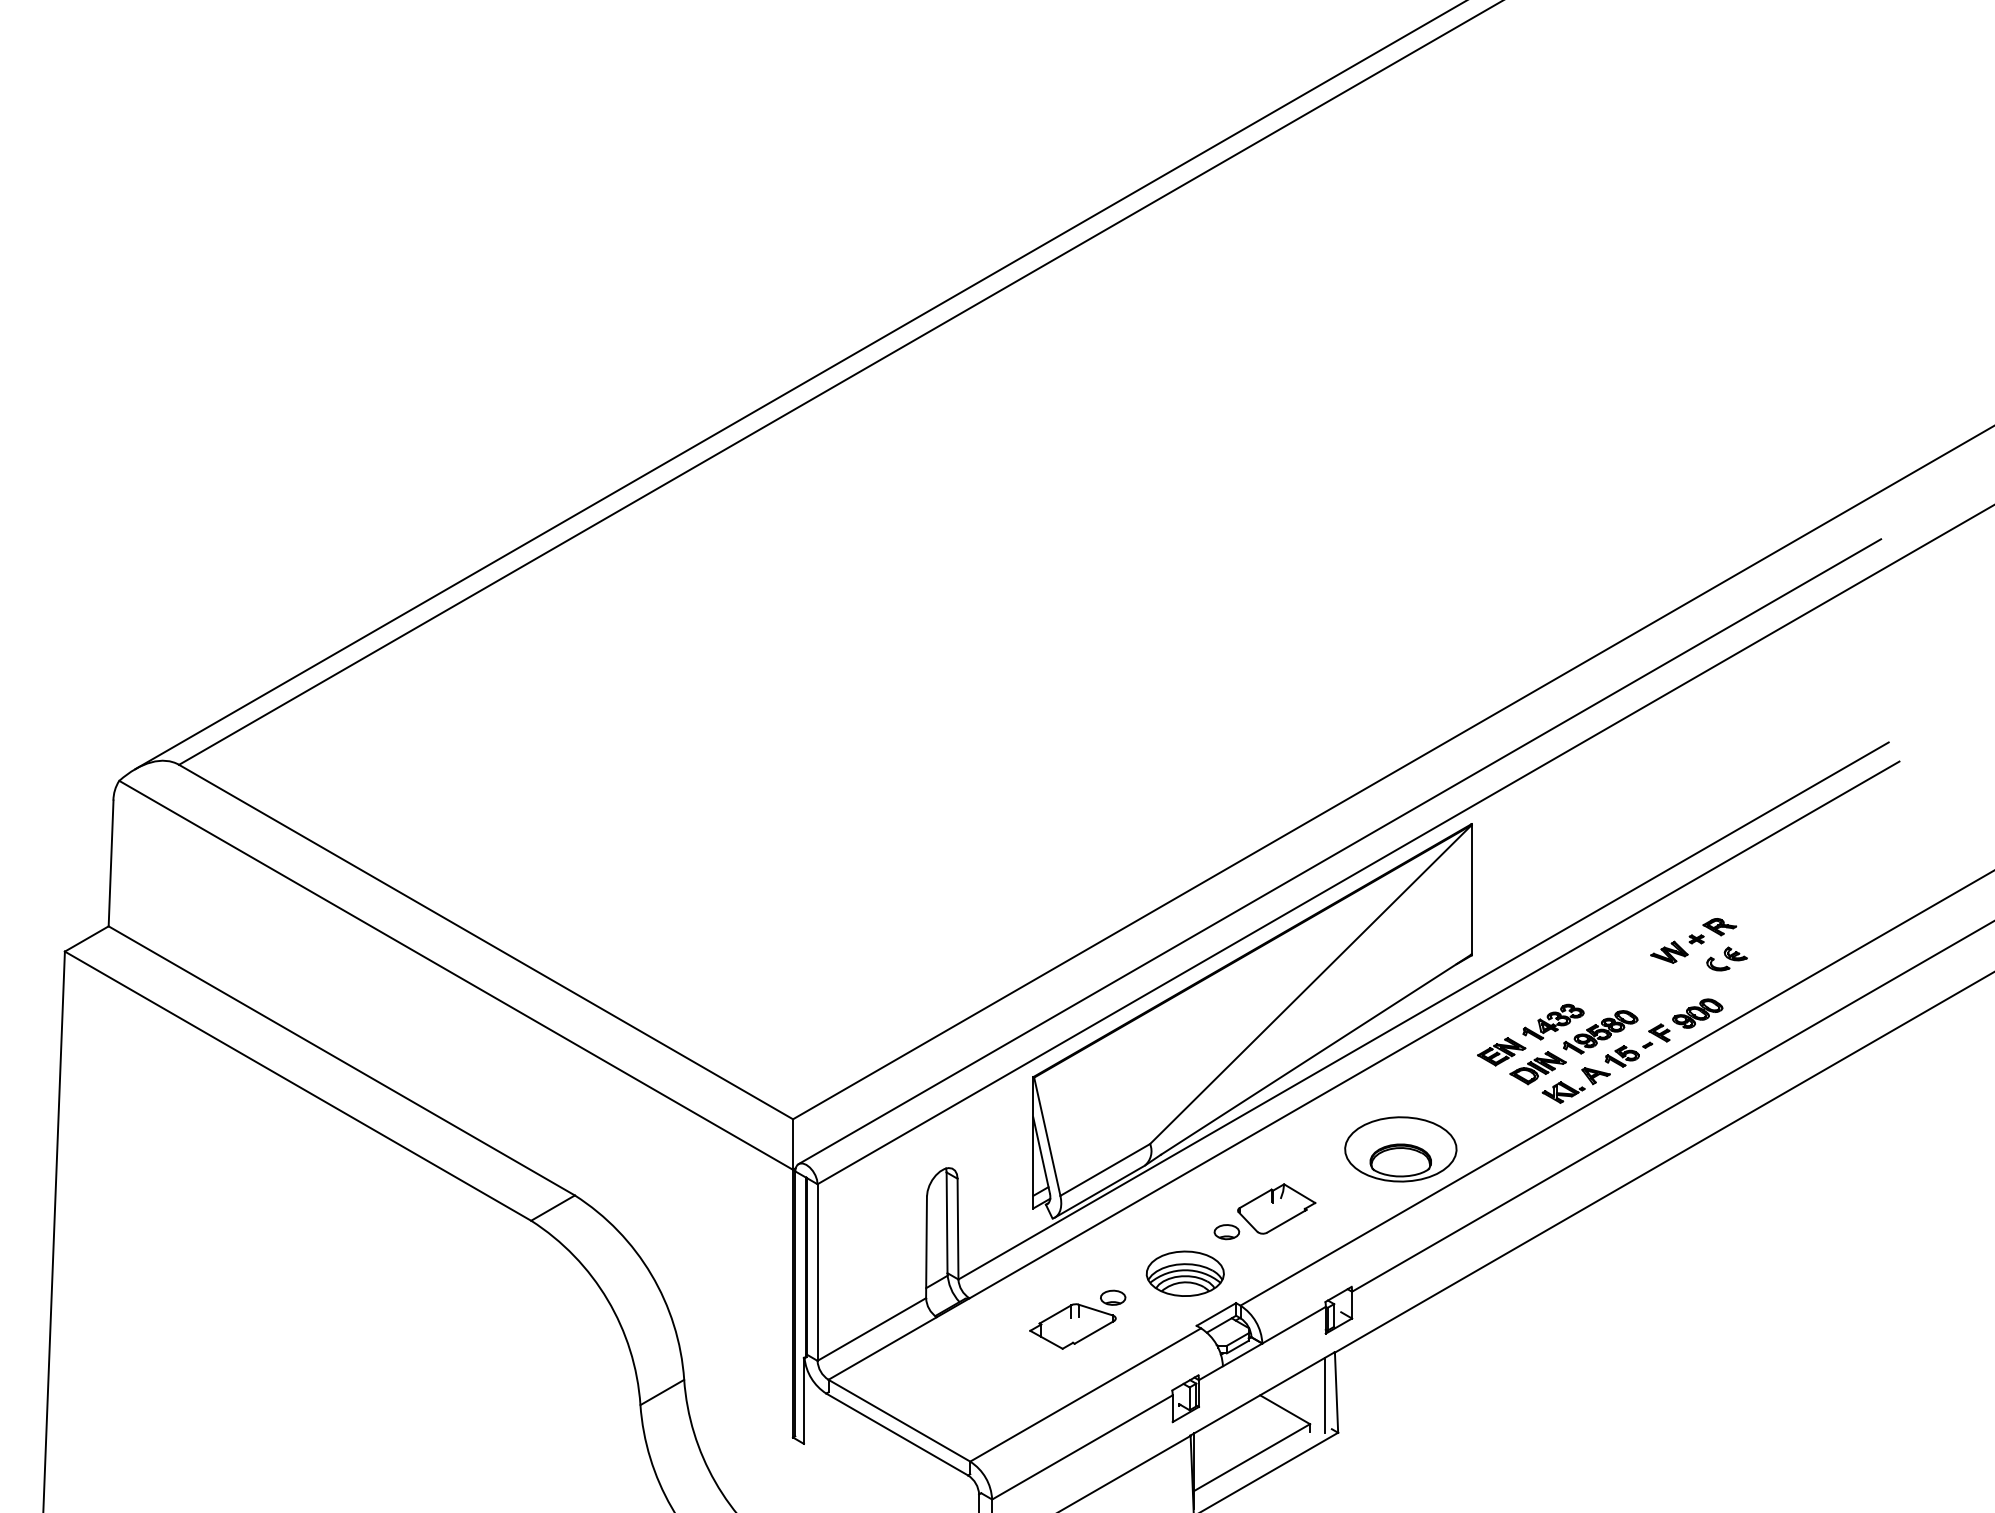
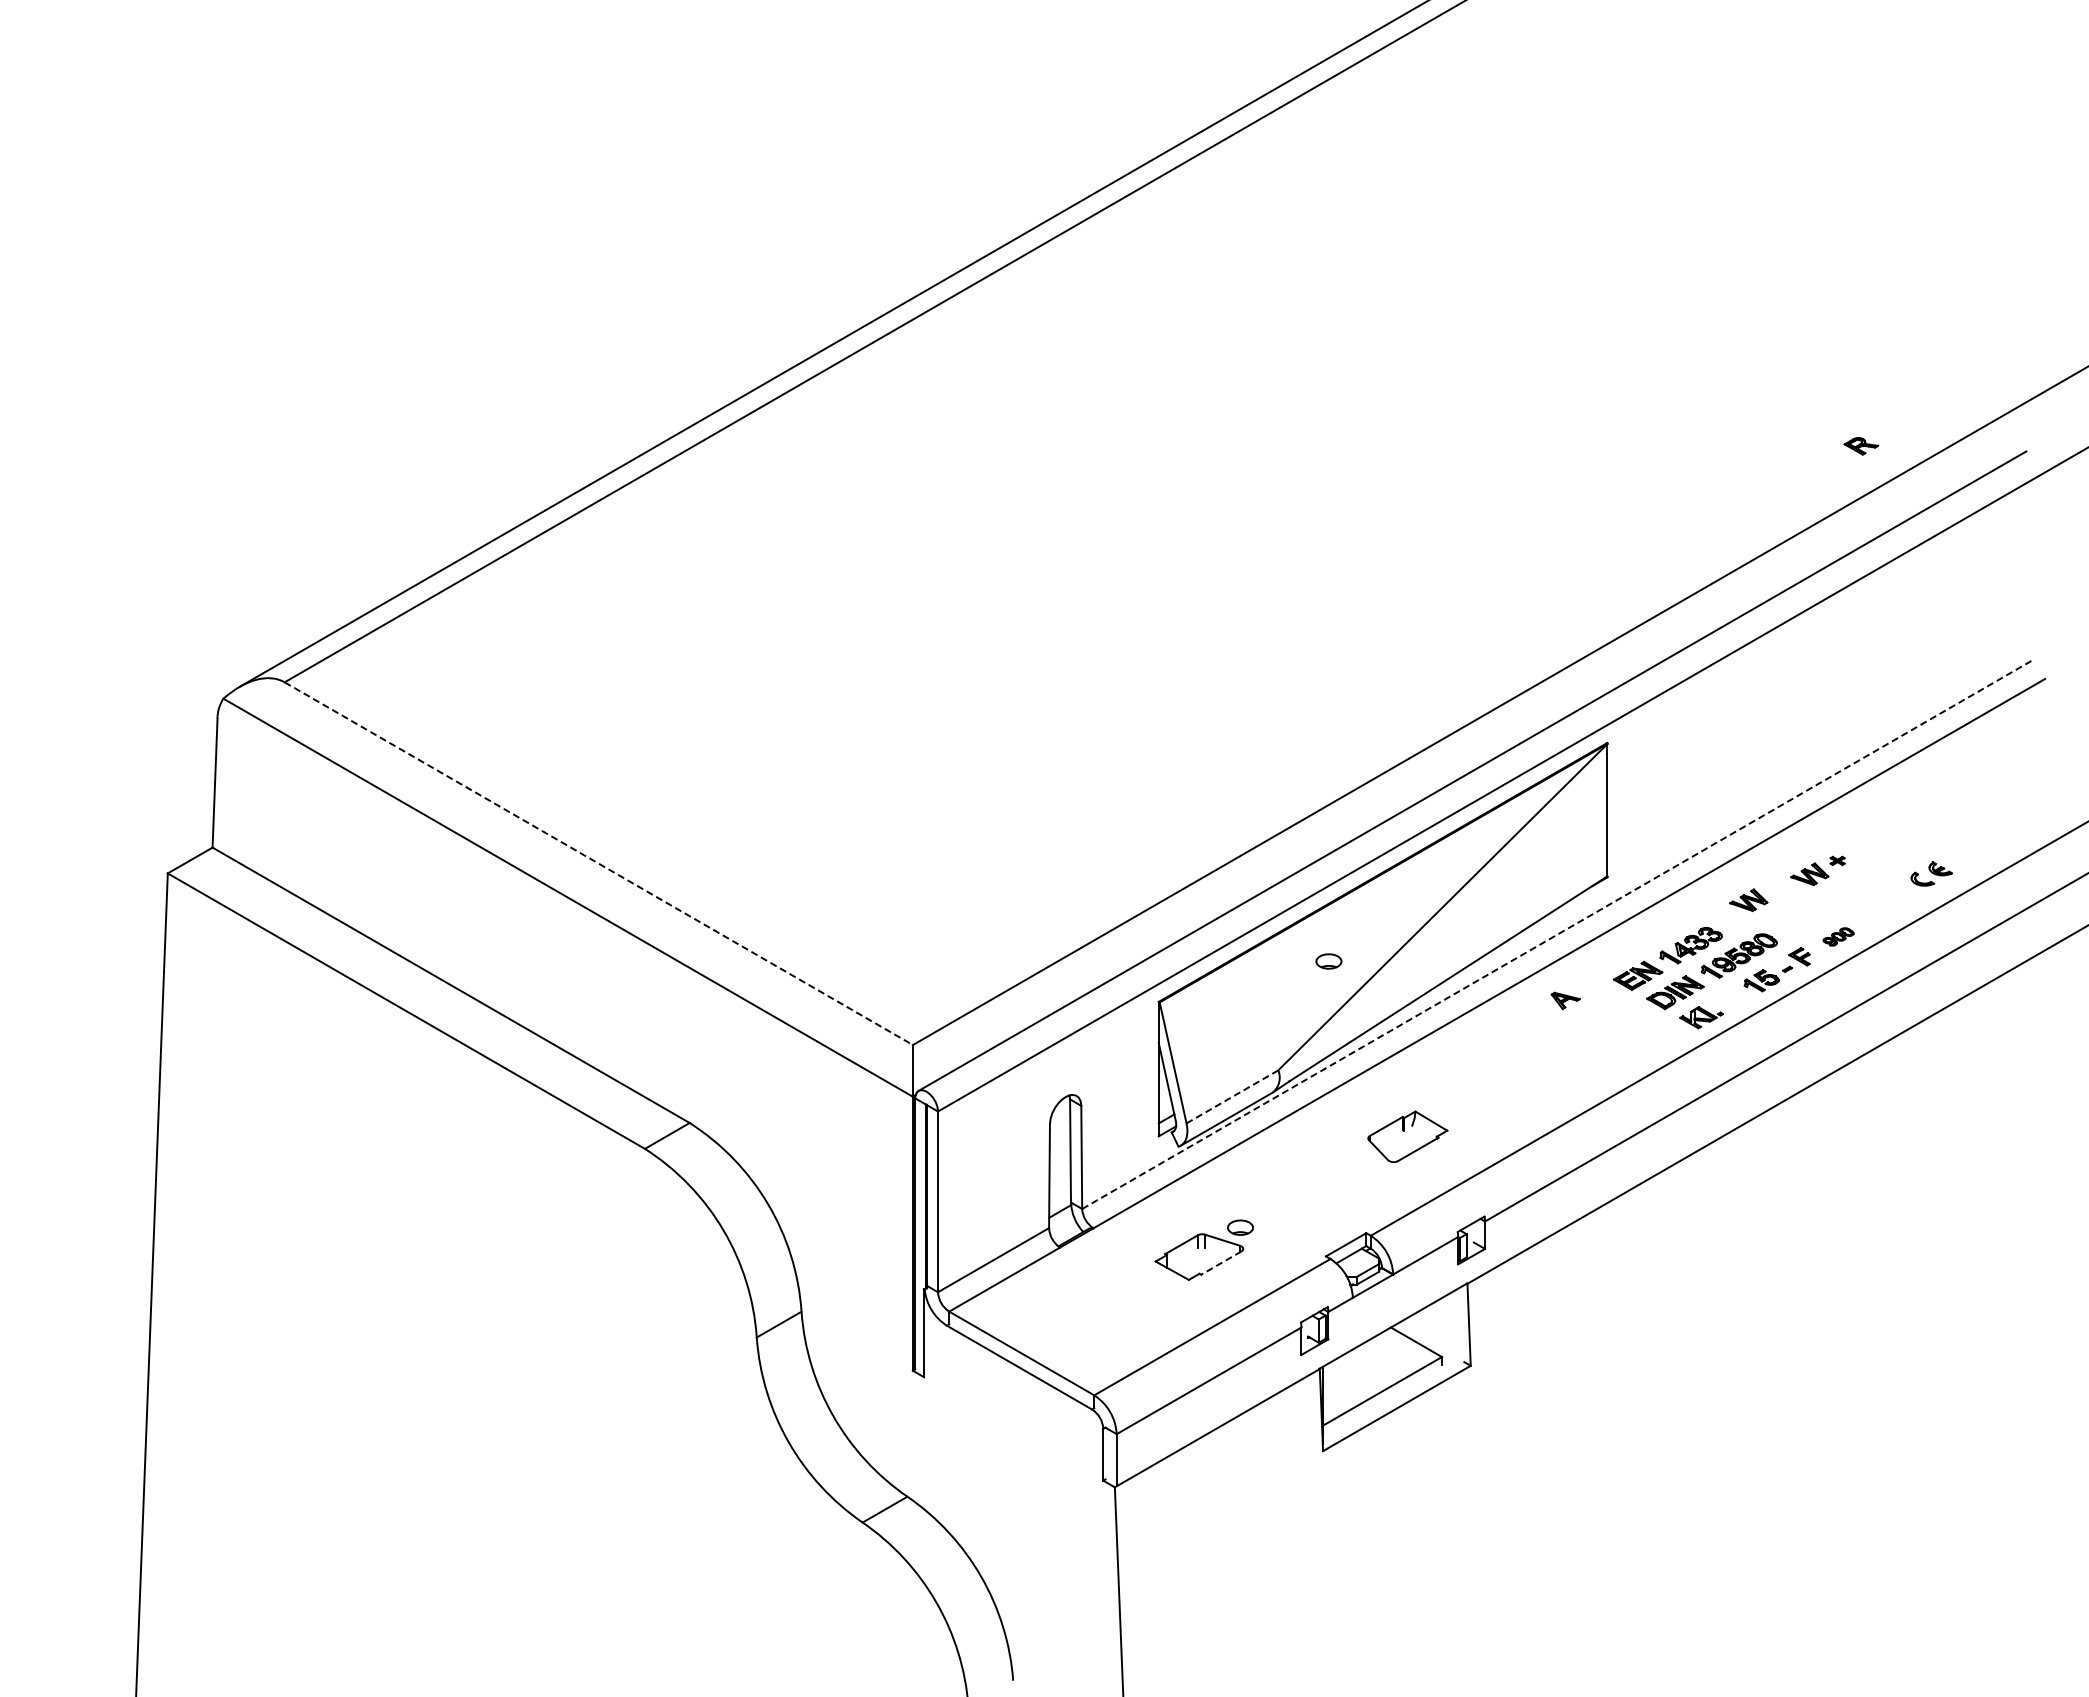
part: (1719, 927) -> (1860, 446), moved
line: (485, 941) -> (598, 863), solid -> dashed
part: (1726, 958) -> (1931, 873), moved
part: (1609, 977) -> (1748, 899), added
line: (1423, 1011) -> (1558, 934), solid -> dashed
part: (1697, 1013) -> (1838, 936), size x0.6
part: (1595, 1075) -> (1565, 1000), moved
part: (1400, 1149) -> (1534, 1075), removed
line: (1105, 1169) -> (1232, 1096), solid -> dashed
part: (1226, 1232) -> (1328, 961), moved
part: (1185, 1273) -> (1314, 1202), removed
line: (1093, 1332) -> (1220, 1263), solid -> dashed
line: (1325, 1395) -> (1457, 1327), removed

